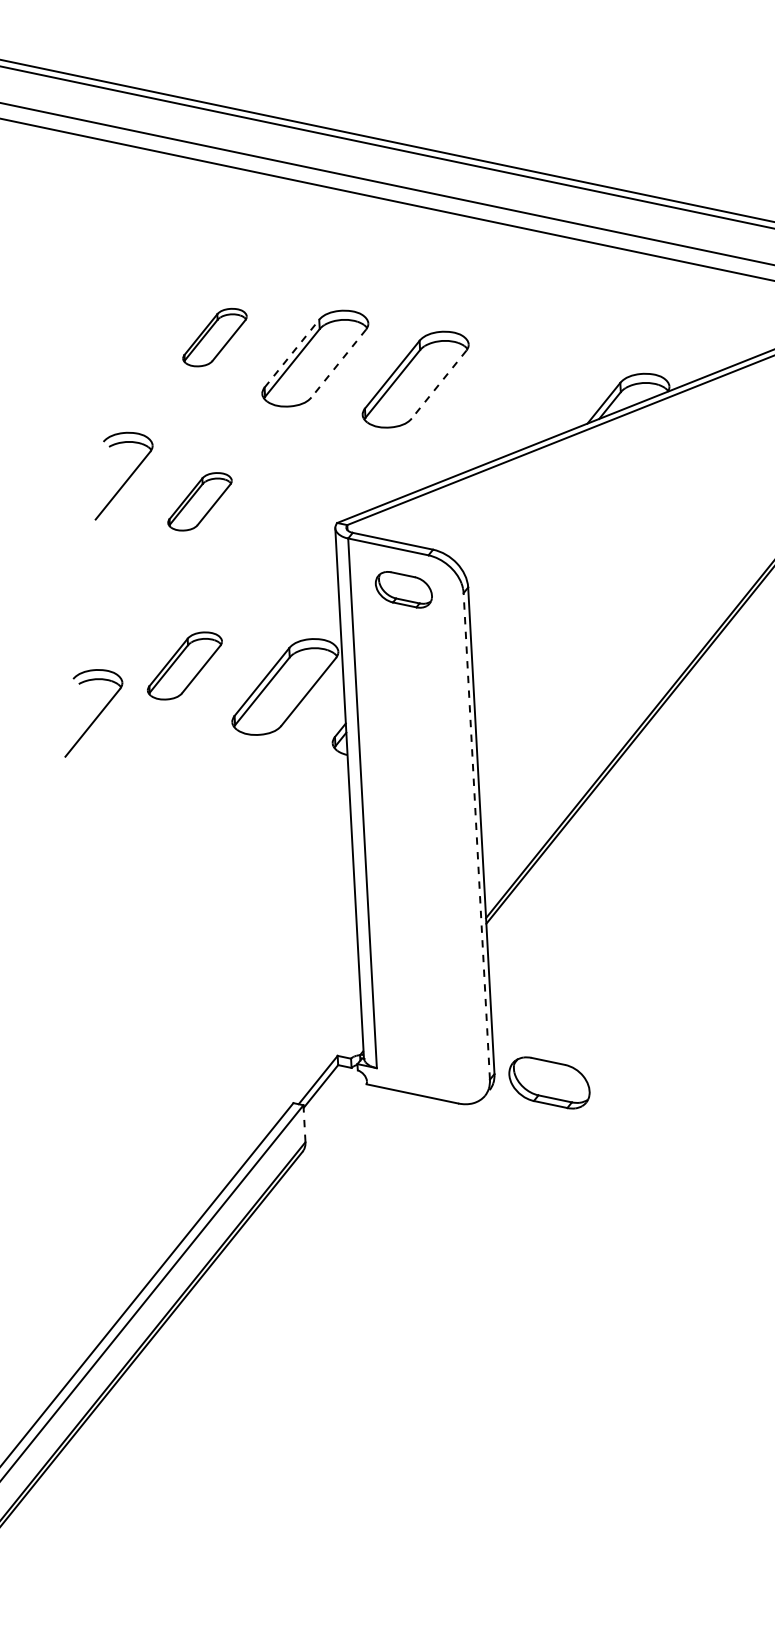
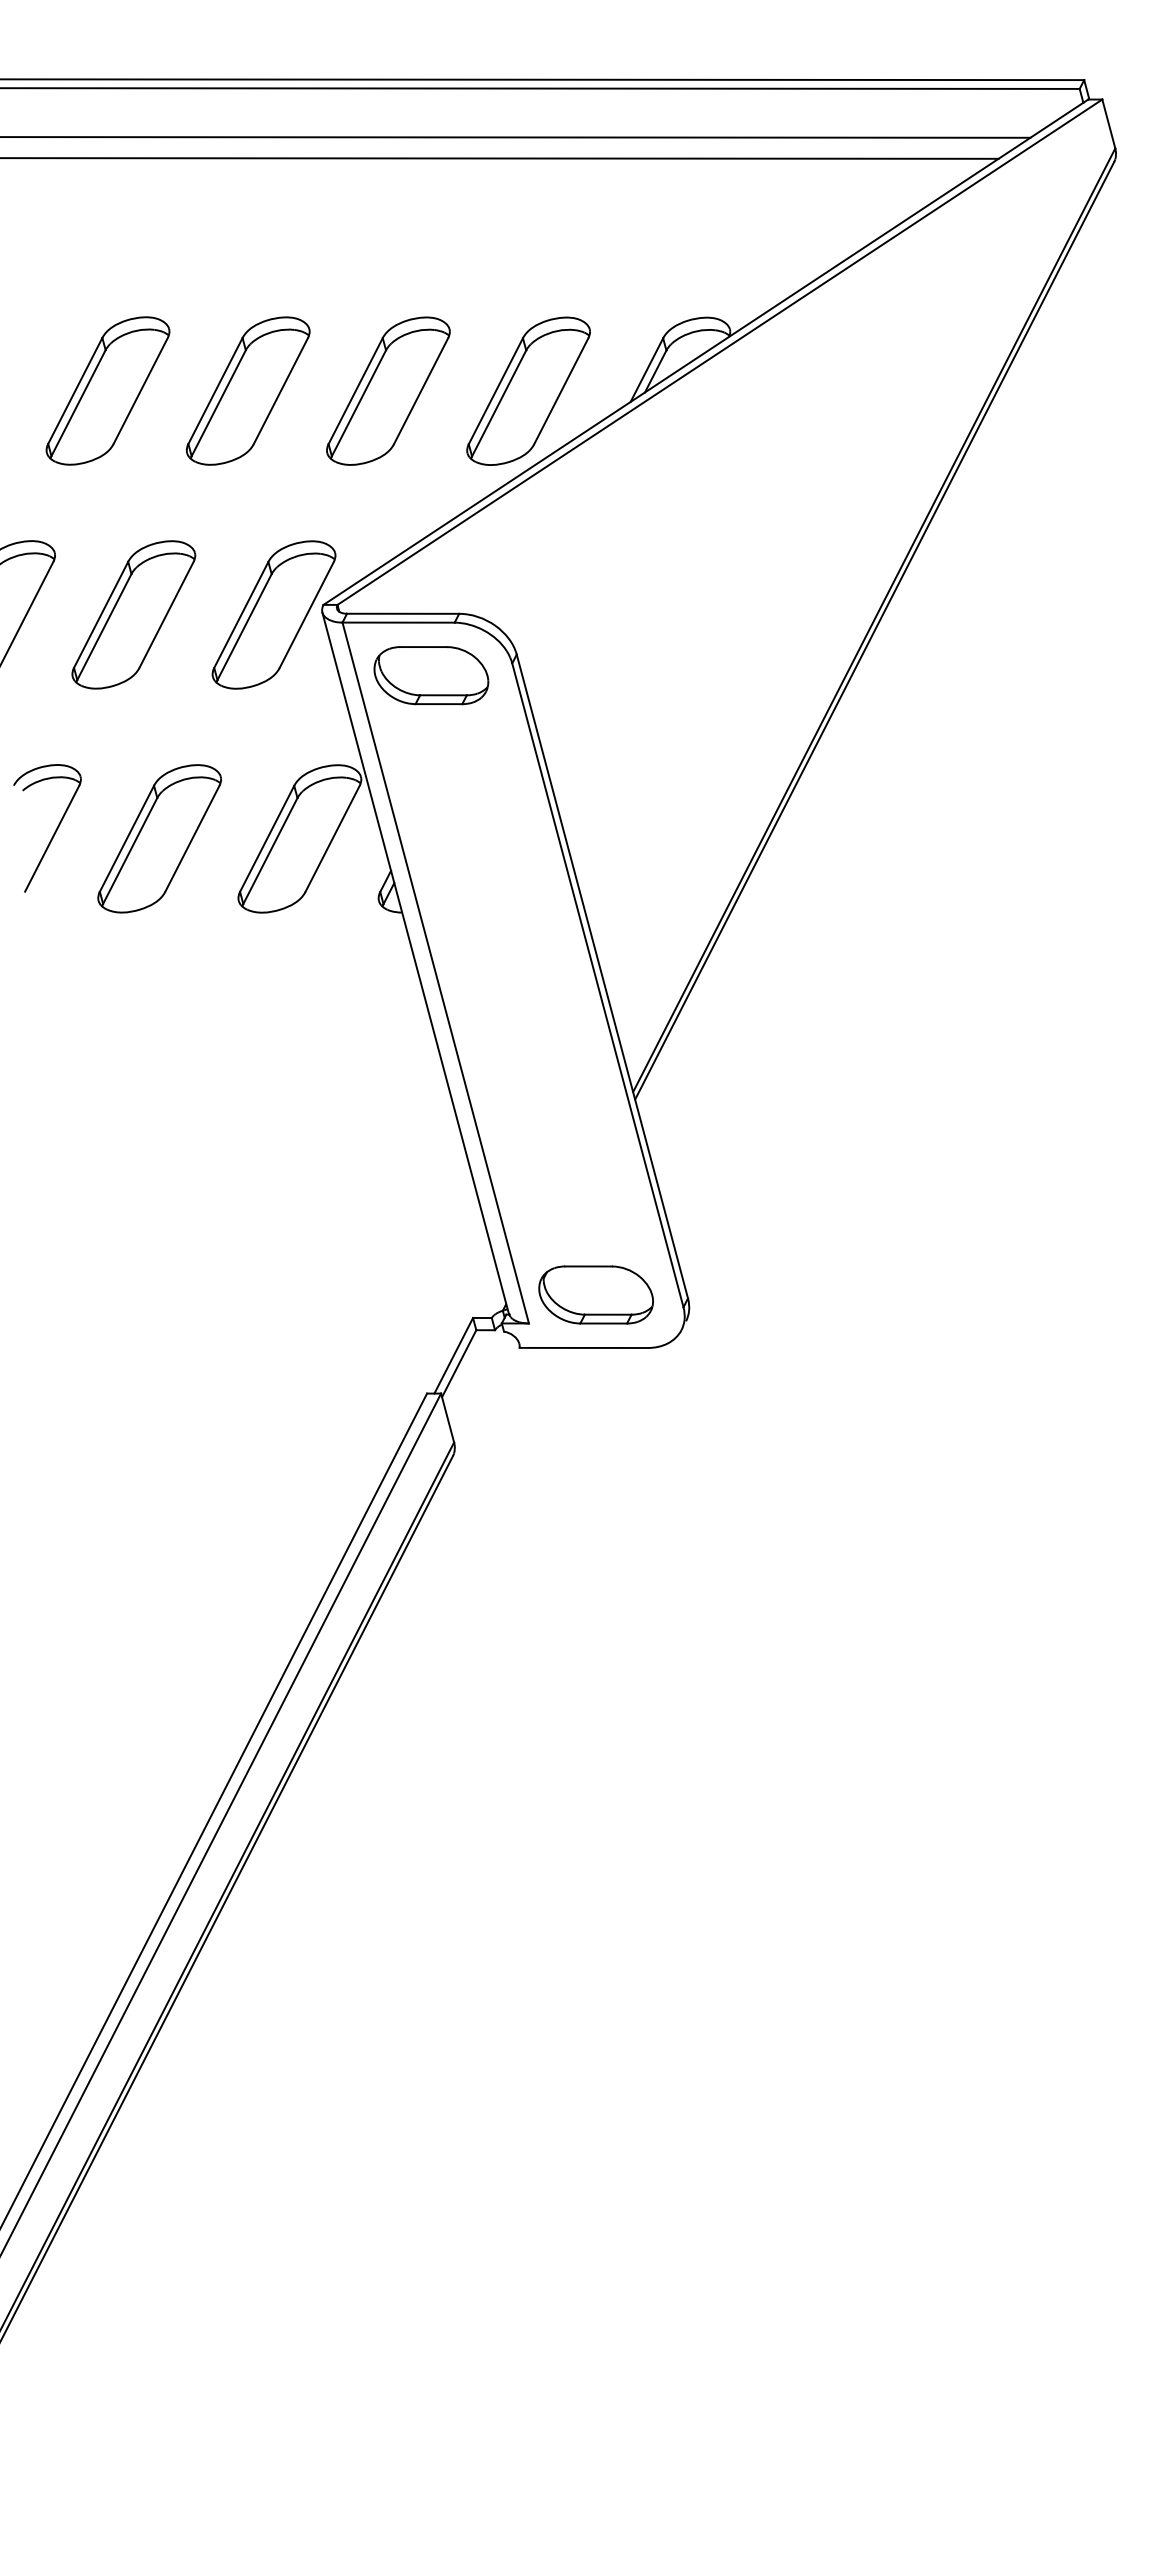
part: (214, 337) -> (107, 390), size x1.67
line: (291, 354) -> (215, 391), dashed -> solid
line: (338, 363) -> (280, 391), dashed -> solid
line: (439, 384) -> (421, 391), dashed -> solid
part: (516, 400) -> (528, 390), added
part: (199, 501) -> (133, 614), size x1.67
part: (300, 522) -> (273, 614), added
part: (404, 589) -> (431, 675), size x1.43
part: (184, 665) -> (159, 838), size x1.43
part: (95, 718) -> (54, 831), moved
line: (476, 835) -> (597, 984), dashed -> solid
part: (549, 1082) -> (595, 1294), moved
line: (304, 1124) -> (447, 1418), dashed -> solid

